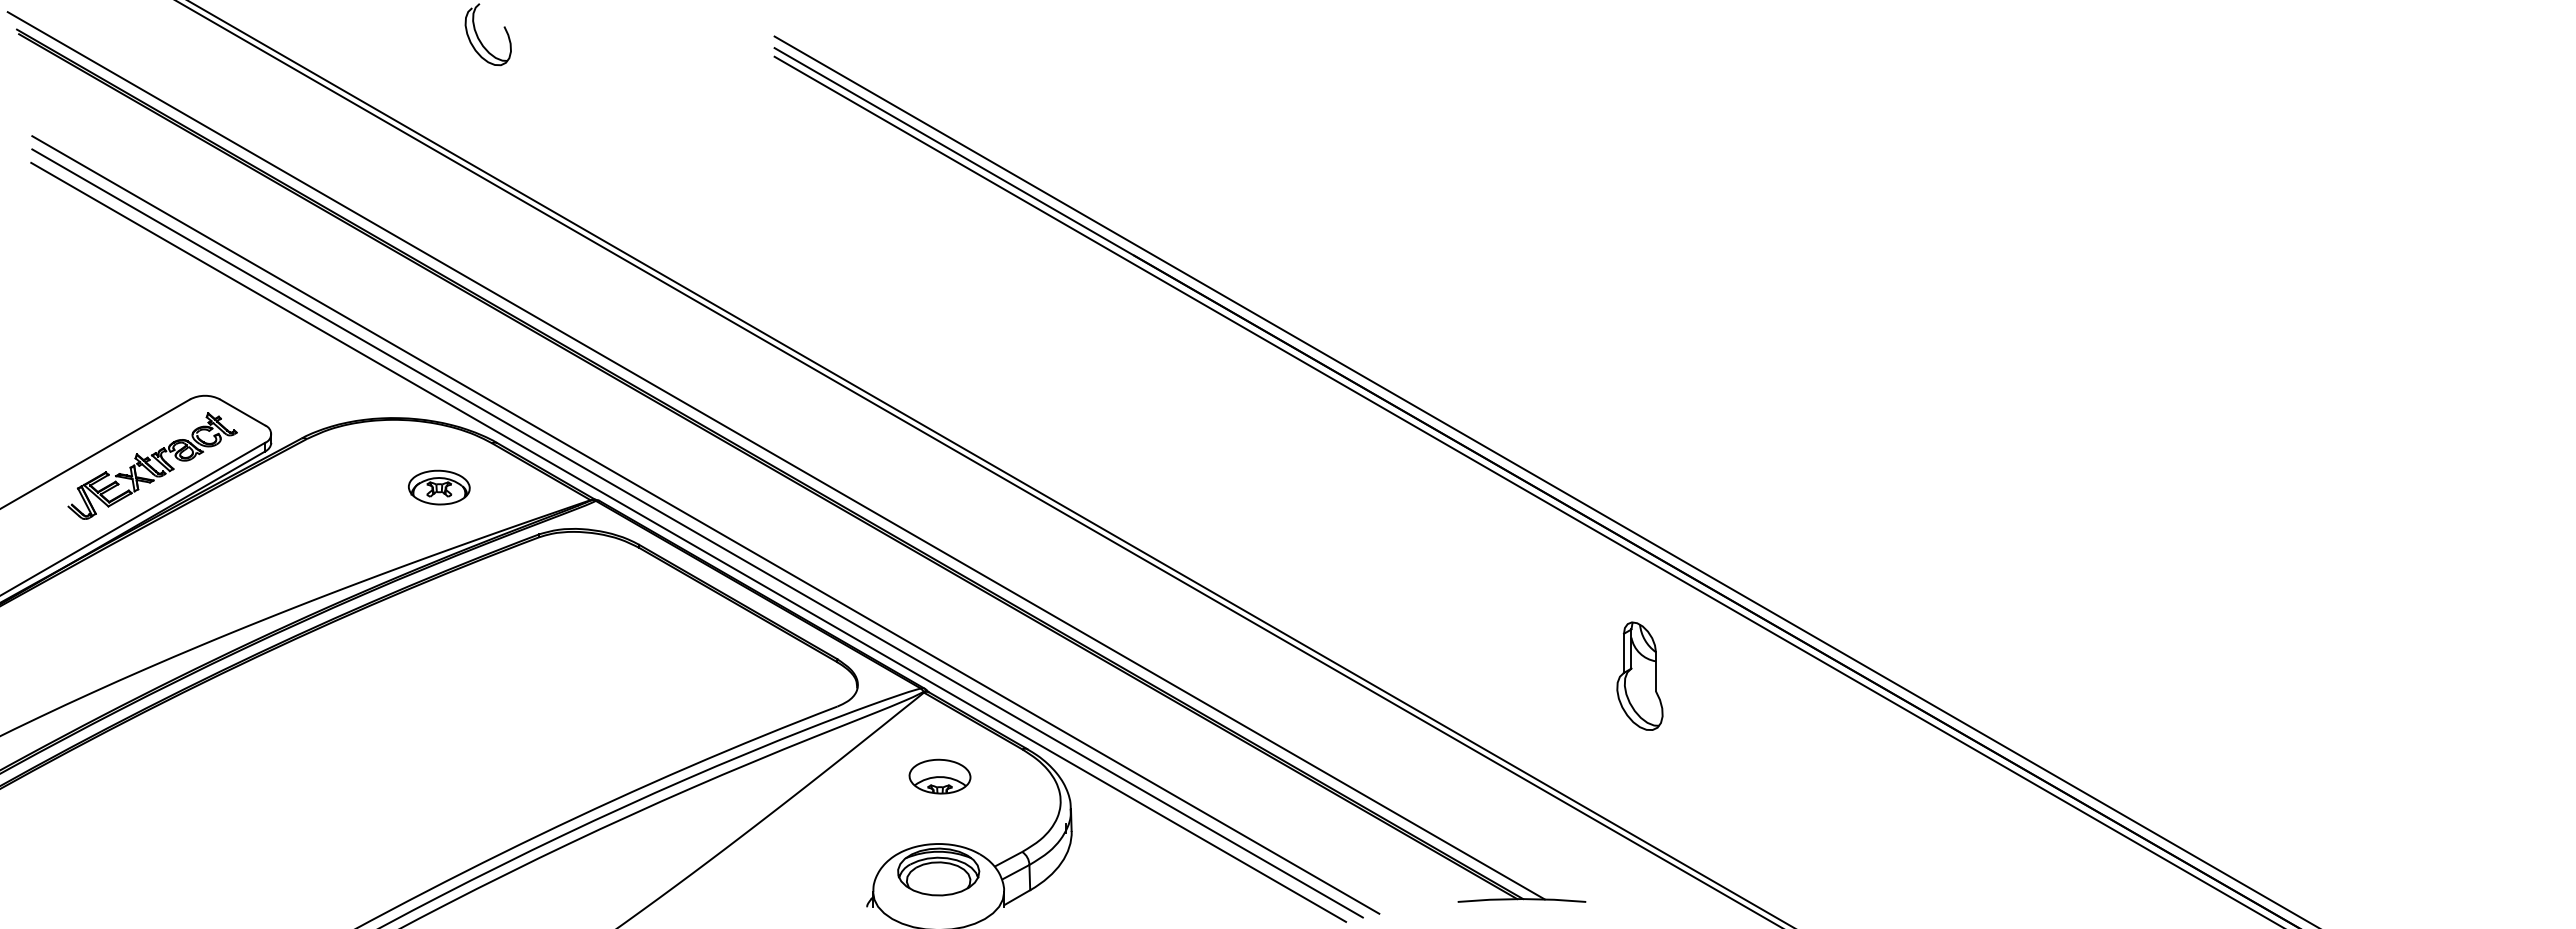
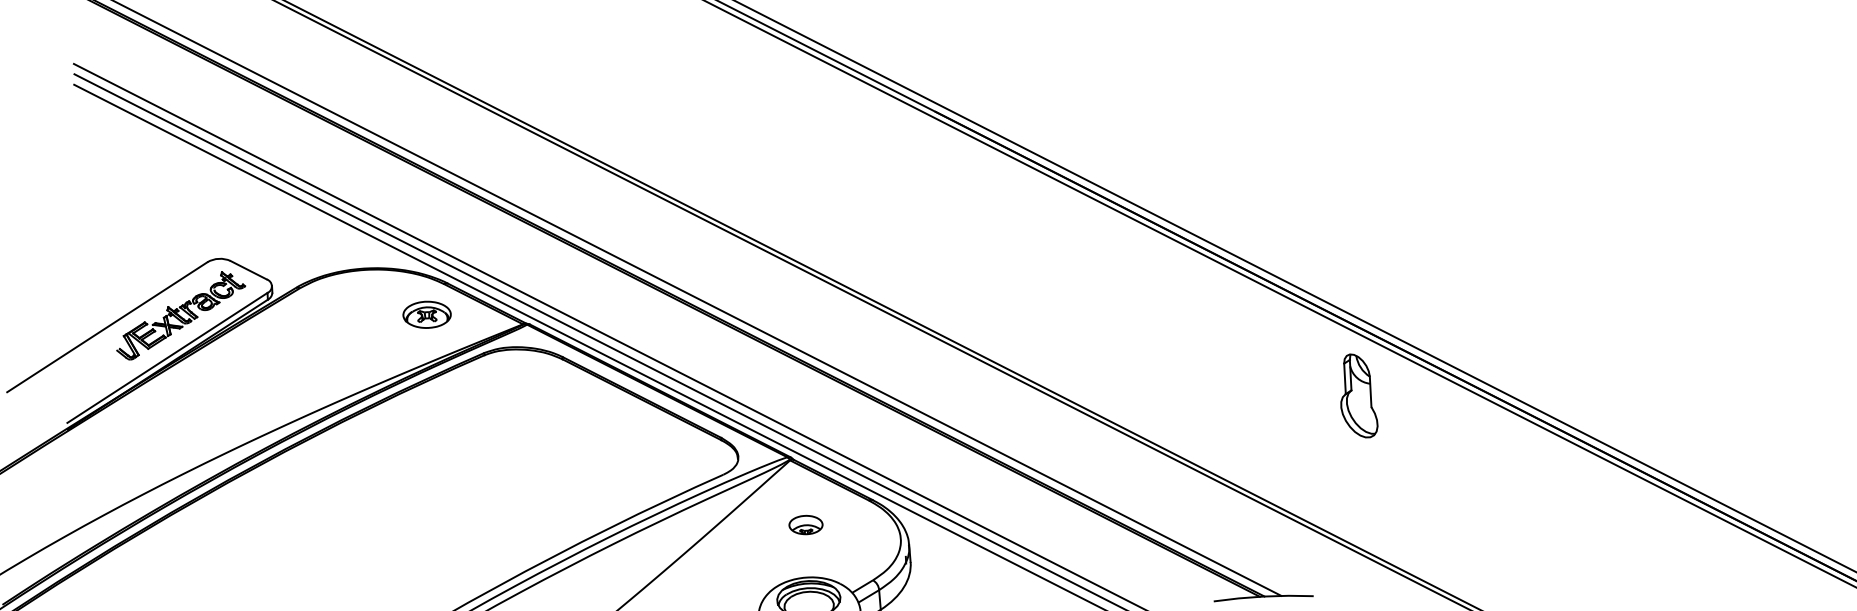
part: (439, 487) -> (427, 314), moved
part: (1639, 675) -> (1357, 395), moved
part: (939, 776) -> (805, 524), size x0.7

